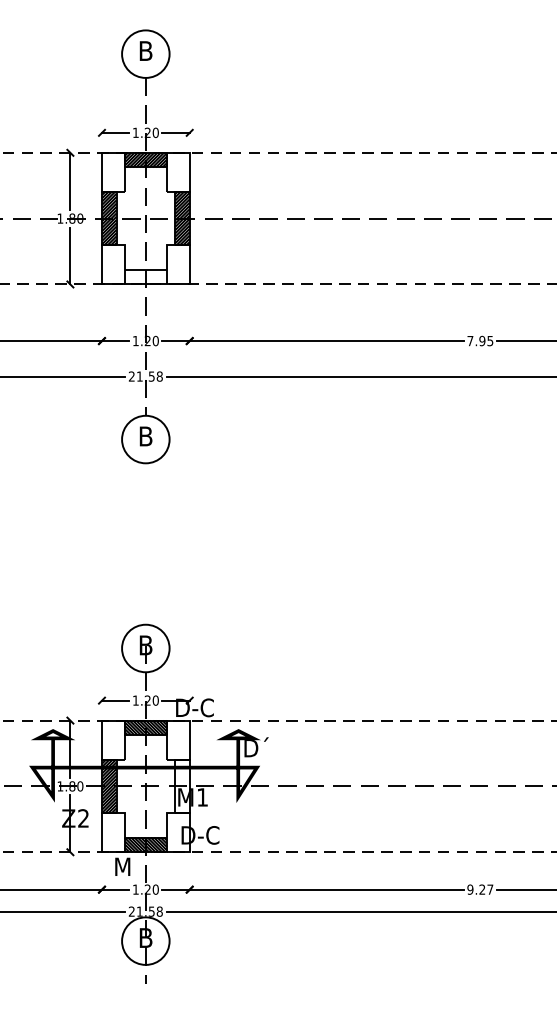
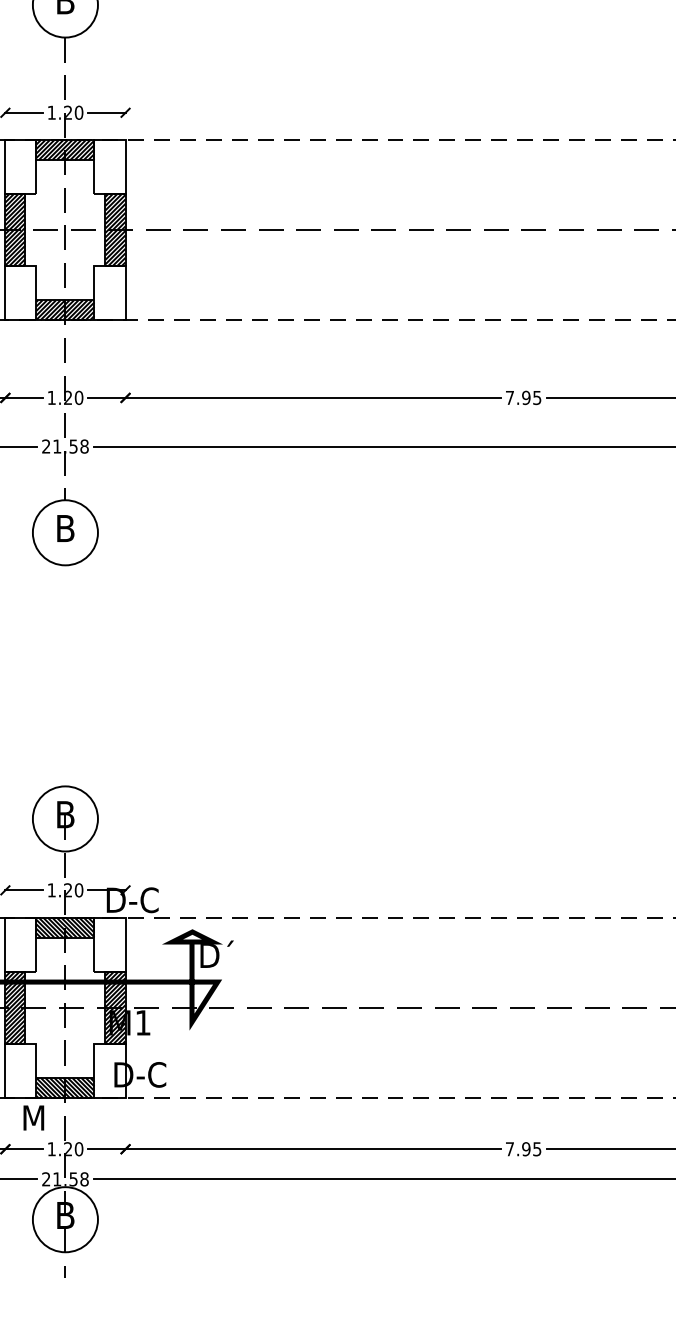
hatch: (145, 276) -> (64, 309), added
hatch: (182, 786) -> (115, 1007), added
text: (480, 889) -> (523, 1148), 9.27 -> 7.95

